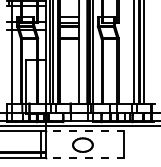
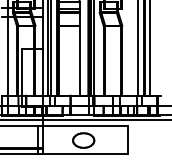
line: (84, 131) -> (85, 125), dashed -> solid
line: (84, 157) -> (85, 153), dashed -> solid

